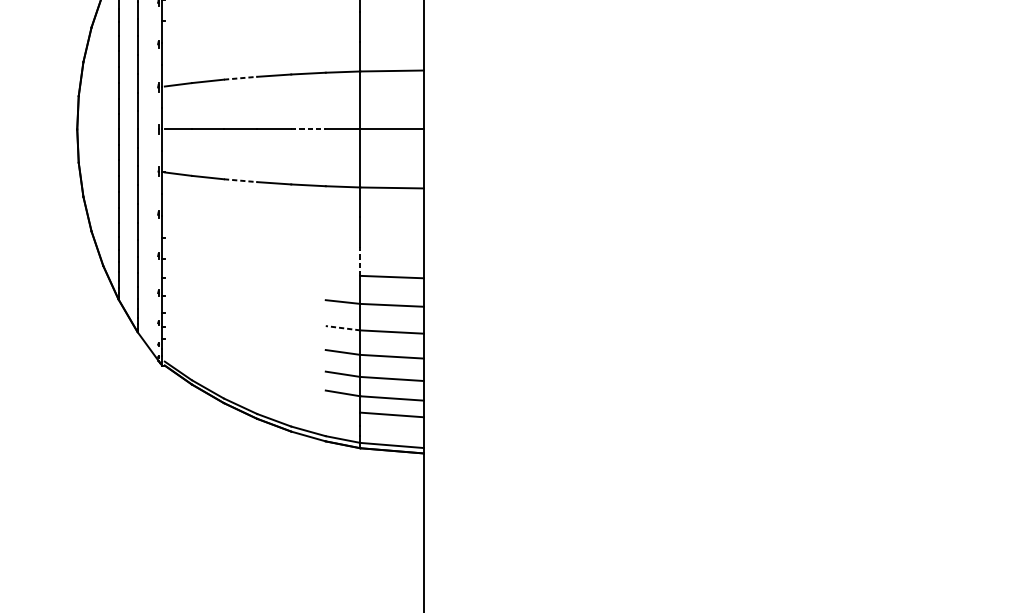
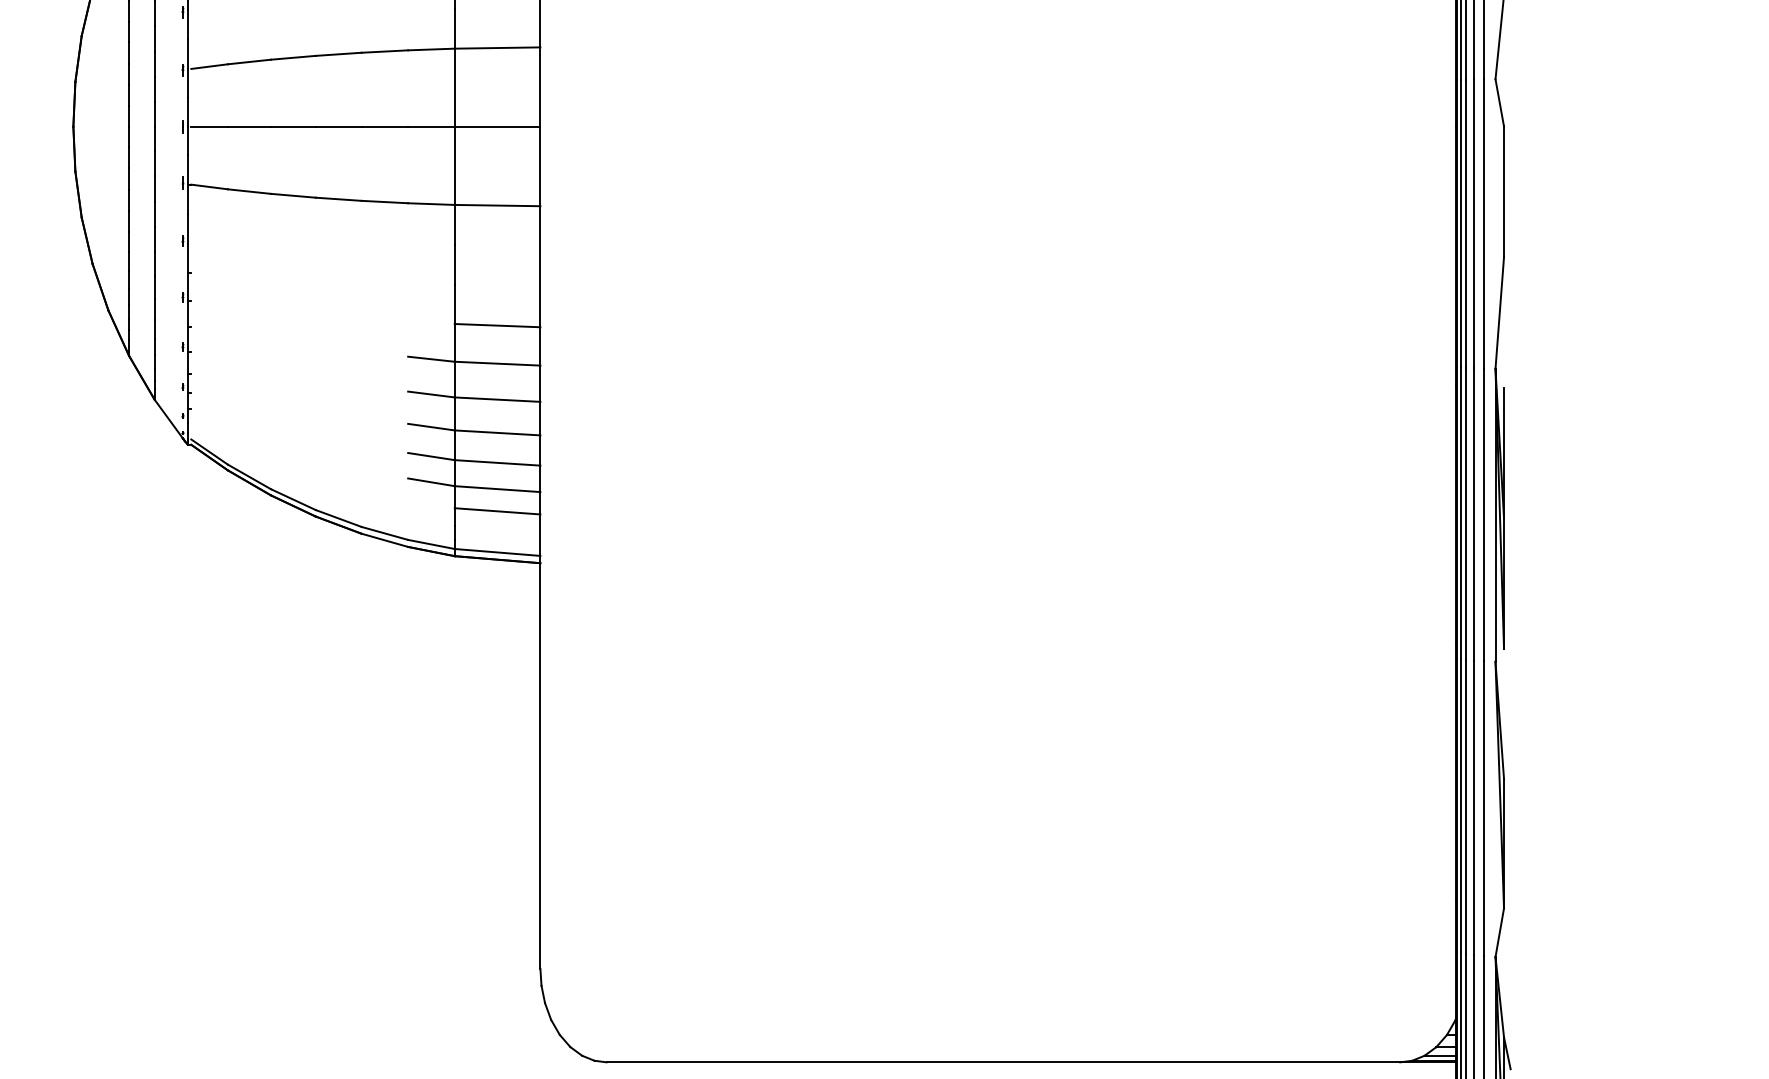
line: (240, 78) -> (293, 57), dashed -> solid
line: (308, 129) -> (385, 126), dashed -> solid
line: (240, 180) -> (293, 195), dashed -> solid
line: (360, 261) -> (454, 304), dashed -> solid
line: (342, 328) -> (430, 394), dashed -> solid

